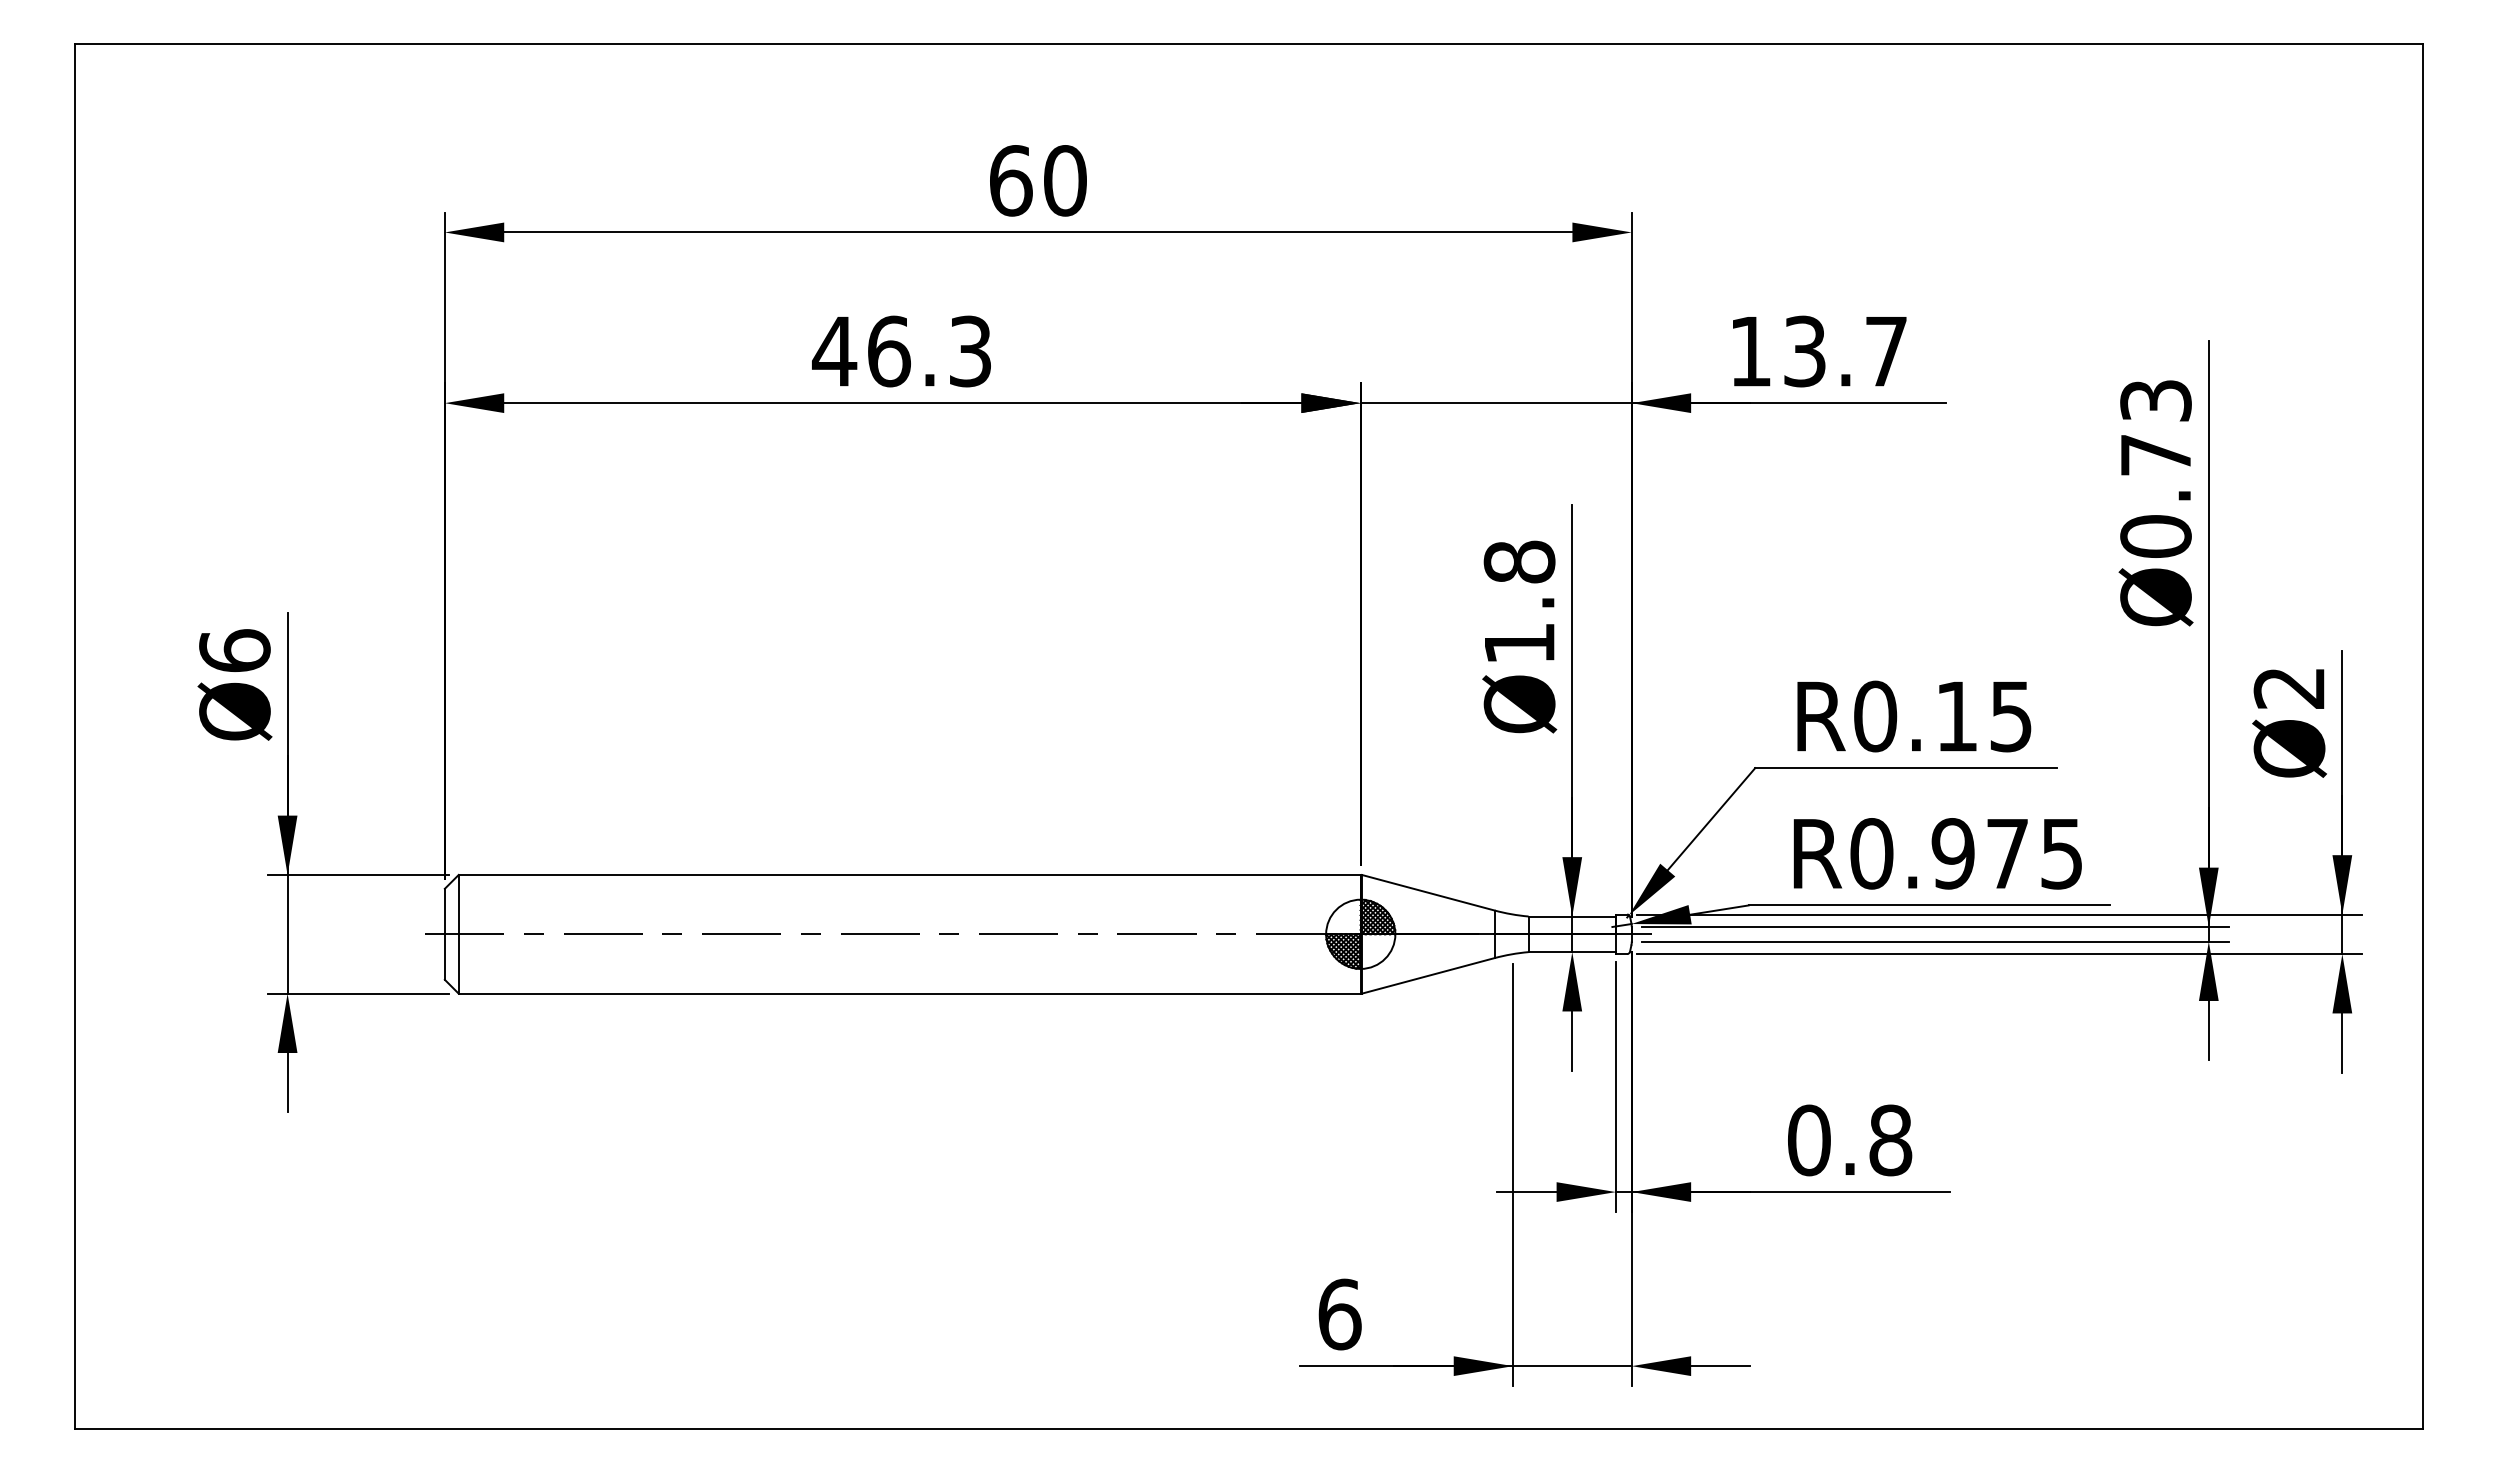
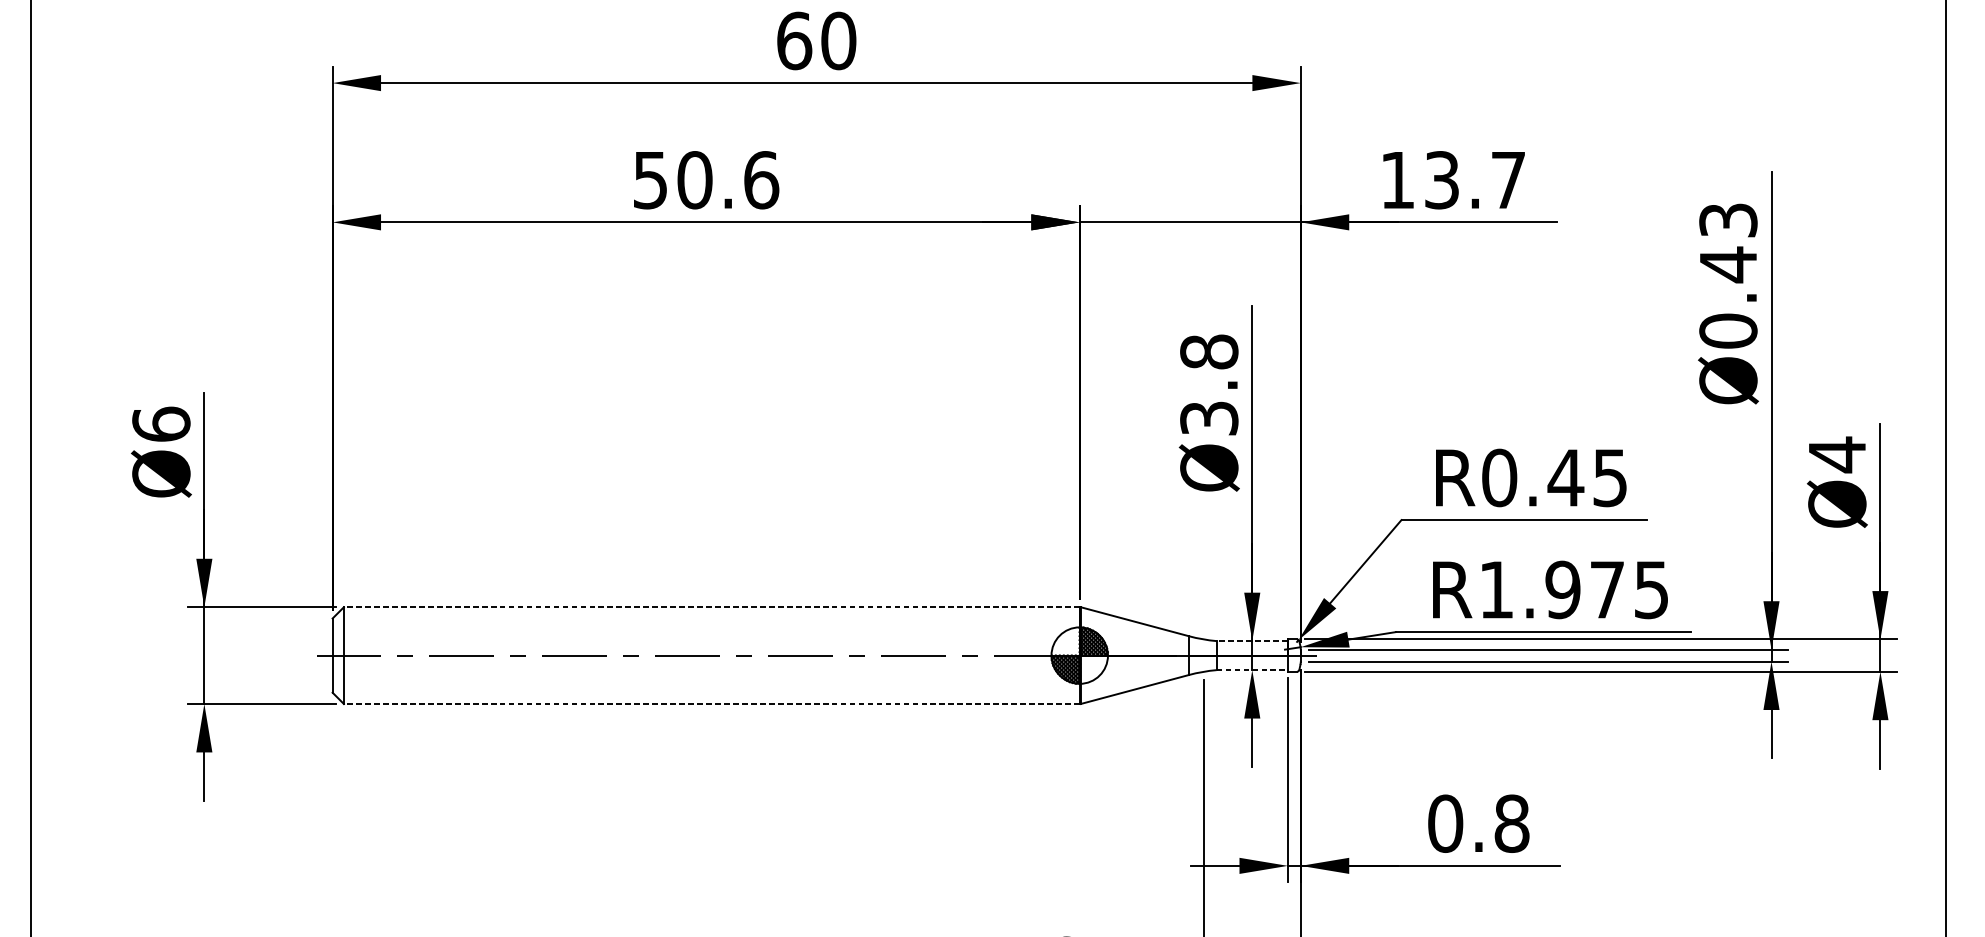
text: (901, 351) -> (705, 180), 46.3 -> 50.6
text: (2155, 454) -> (1728, 264), Ø0.73 -> Ø0.43
text: (1519, 643) -> (1209, 418), Ø1.8 -> Ø3.8
text: (2288, 687) -> (1836, 454), Ø2 -> Ø4
text: (1956, 716) -> (1565, 477), R0.15 -> R0.45
text: (1871, 853) -> (1496, 589), R0.975 -> R1.975
line: (909, 874) -> (711, 606), solid -> dashed
line: (1572, 916) -> (1252, 641), solid -> dashed
line: (1572, 952) -> (1252, 670), solid -> dashed
line: (909, 993) -> (711, 703), solid -> dashed

